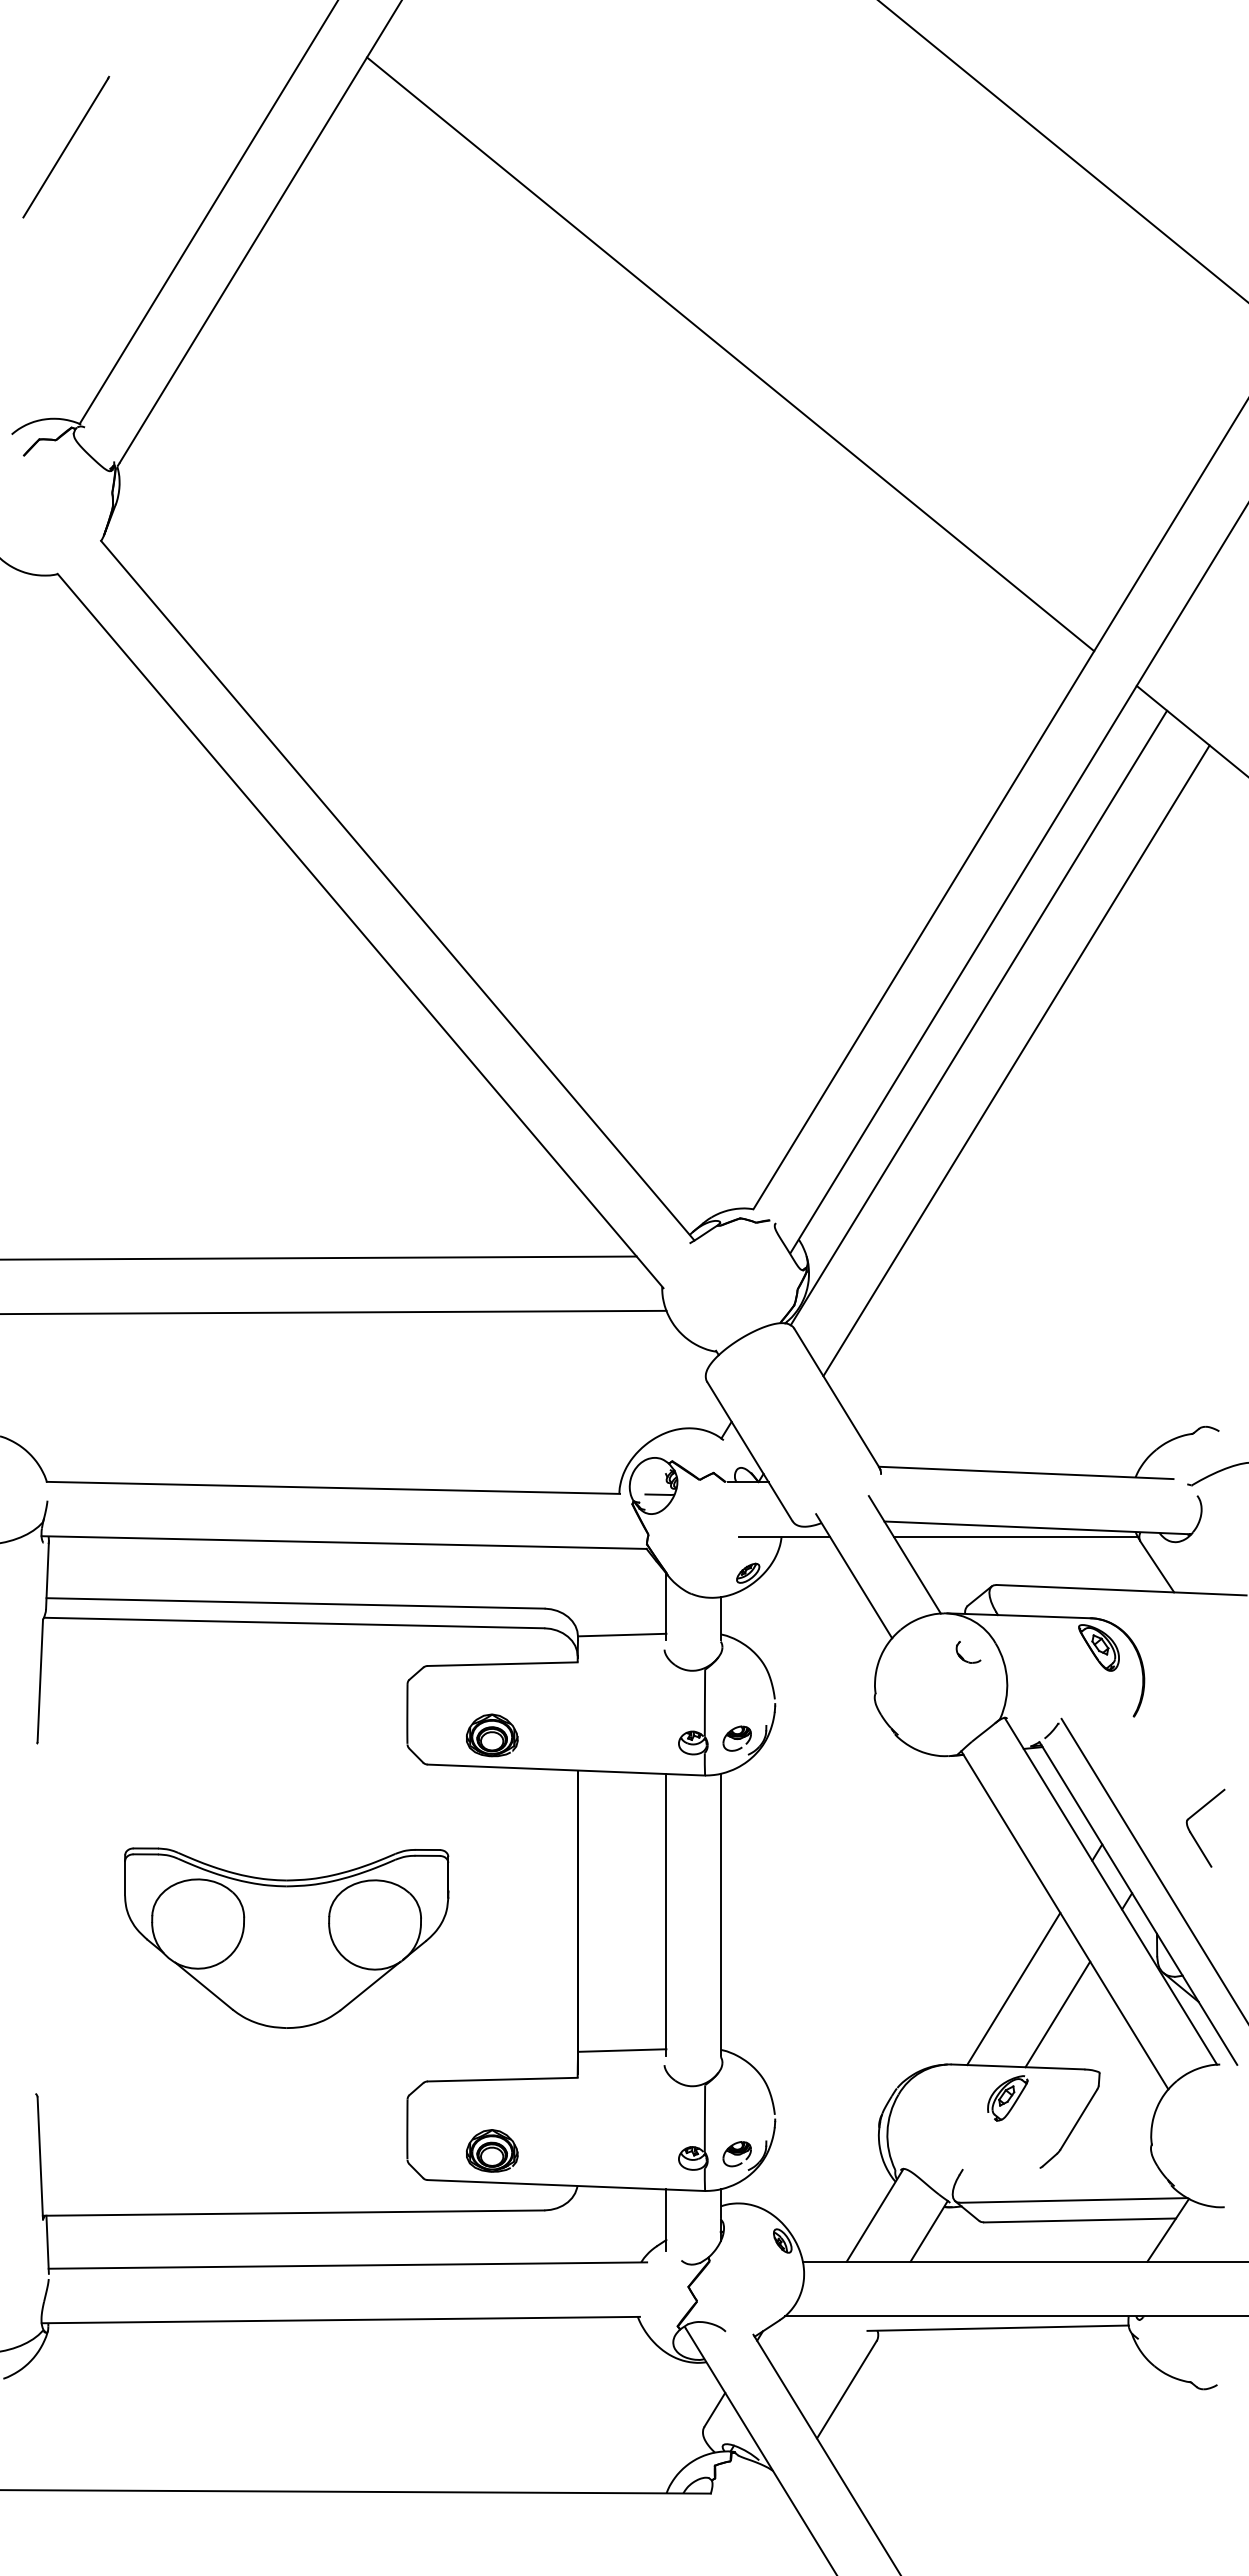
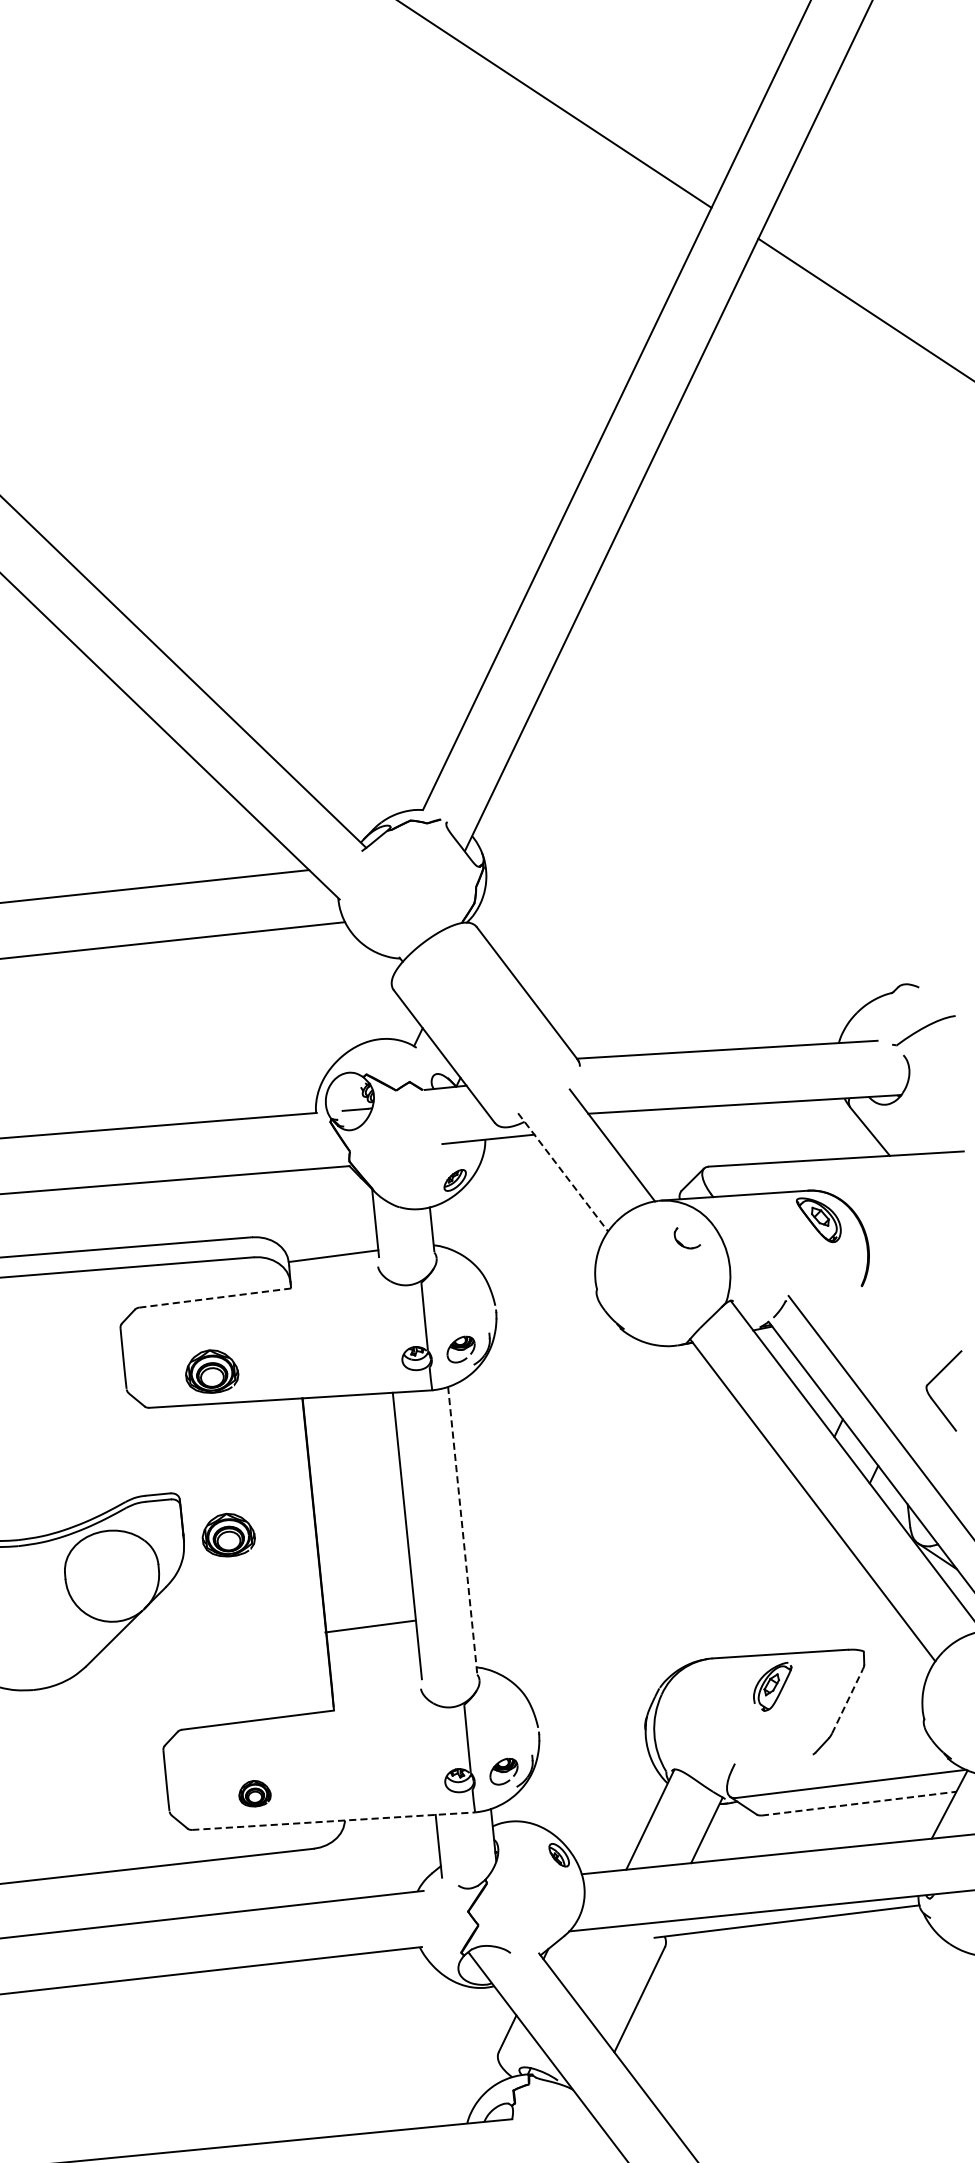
line: (978, 1017) -> (631, 591), removed
line: (1016, 1060) -> (674, 631), removed
line: (1015, 1536) -> (722, 1115), removed
line: (854, 1576) -> (563, 1172), solid -> dashed
line: (502, 1664) -> (214, 1298), solid -> dashed
part: (492, 1896) -> (228, 1535), added
line: (720, 1914) -> (462, 1529), solid -> dashed
line: (1013, 1988) -> (767, 1574), removed
line: (1057, 2014) -> (814, 1596), removed
line: (622, 2050) -> (370, 1626), moved
line: (1078, 2119) -> (847, 1701), solid -> dashed
part: (492, 2150) -> (254, 1793), size x0.6
line: (566, 2185) -> (333, 1821), solid -> dashed
line: (1080, 2220) -> (859, 1803), solid -> dashed

